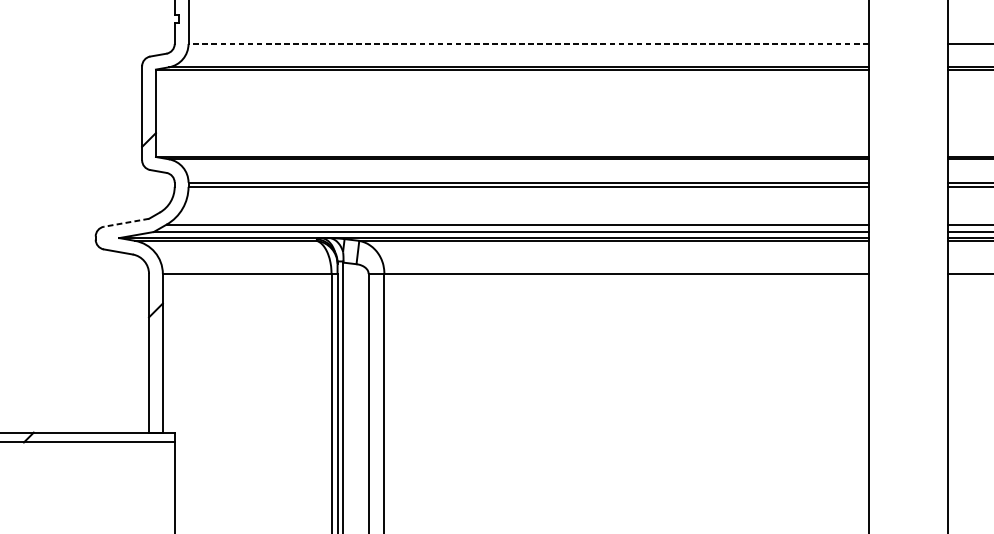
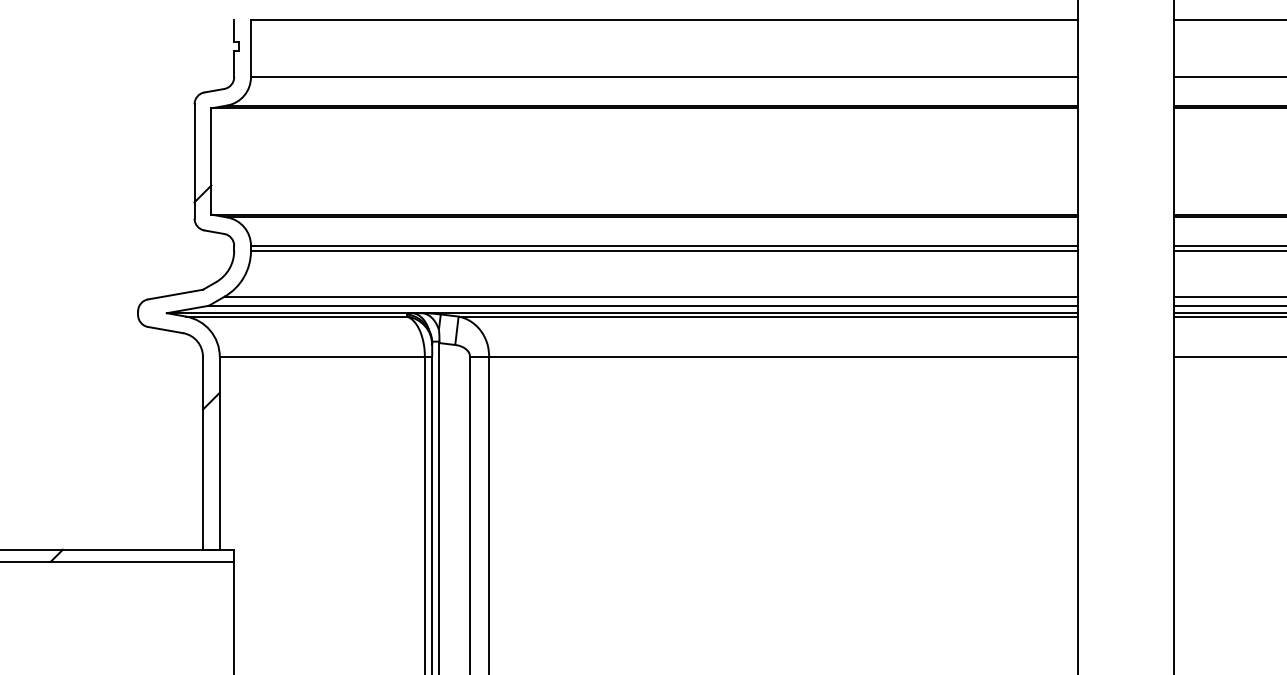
line: (527, 44) -> (663, 77), dashed -> solid
line: (126, 222) -> (175, 294), dashed -> solid

